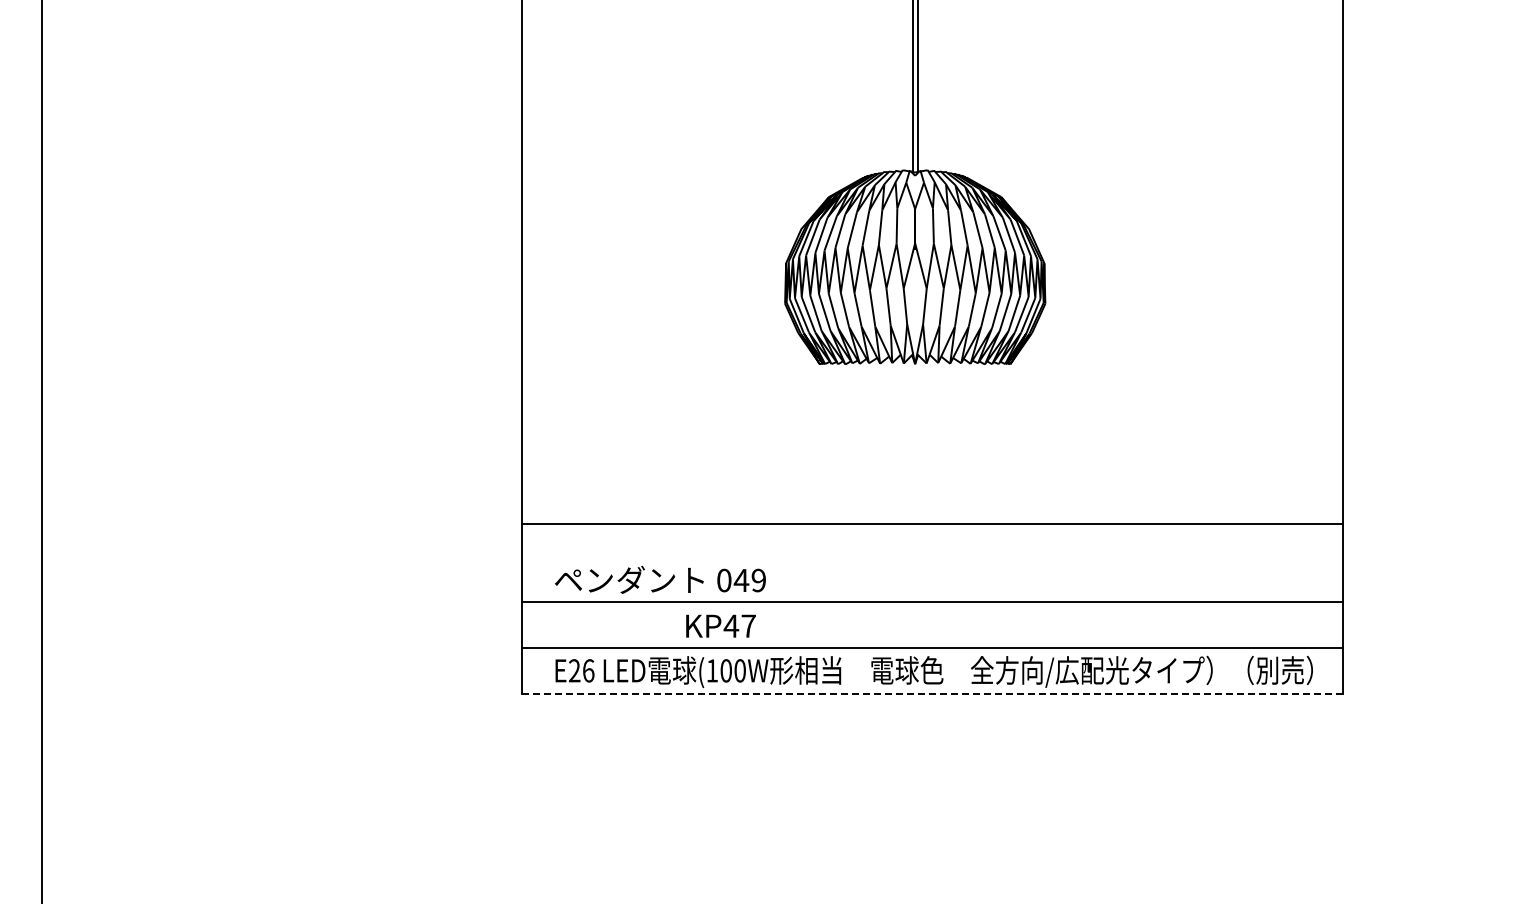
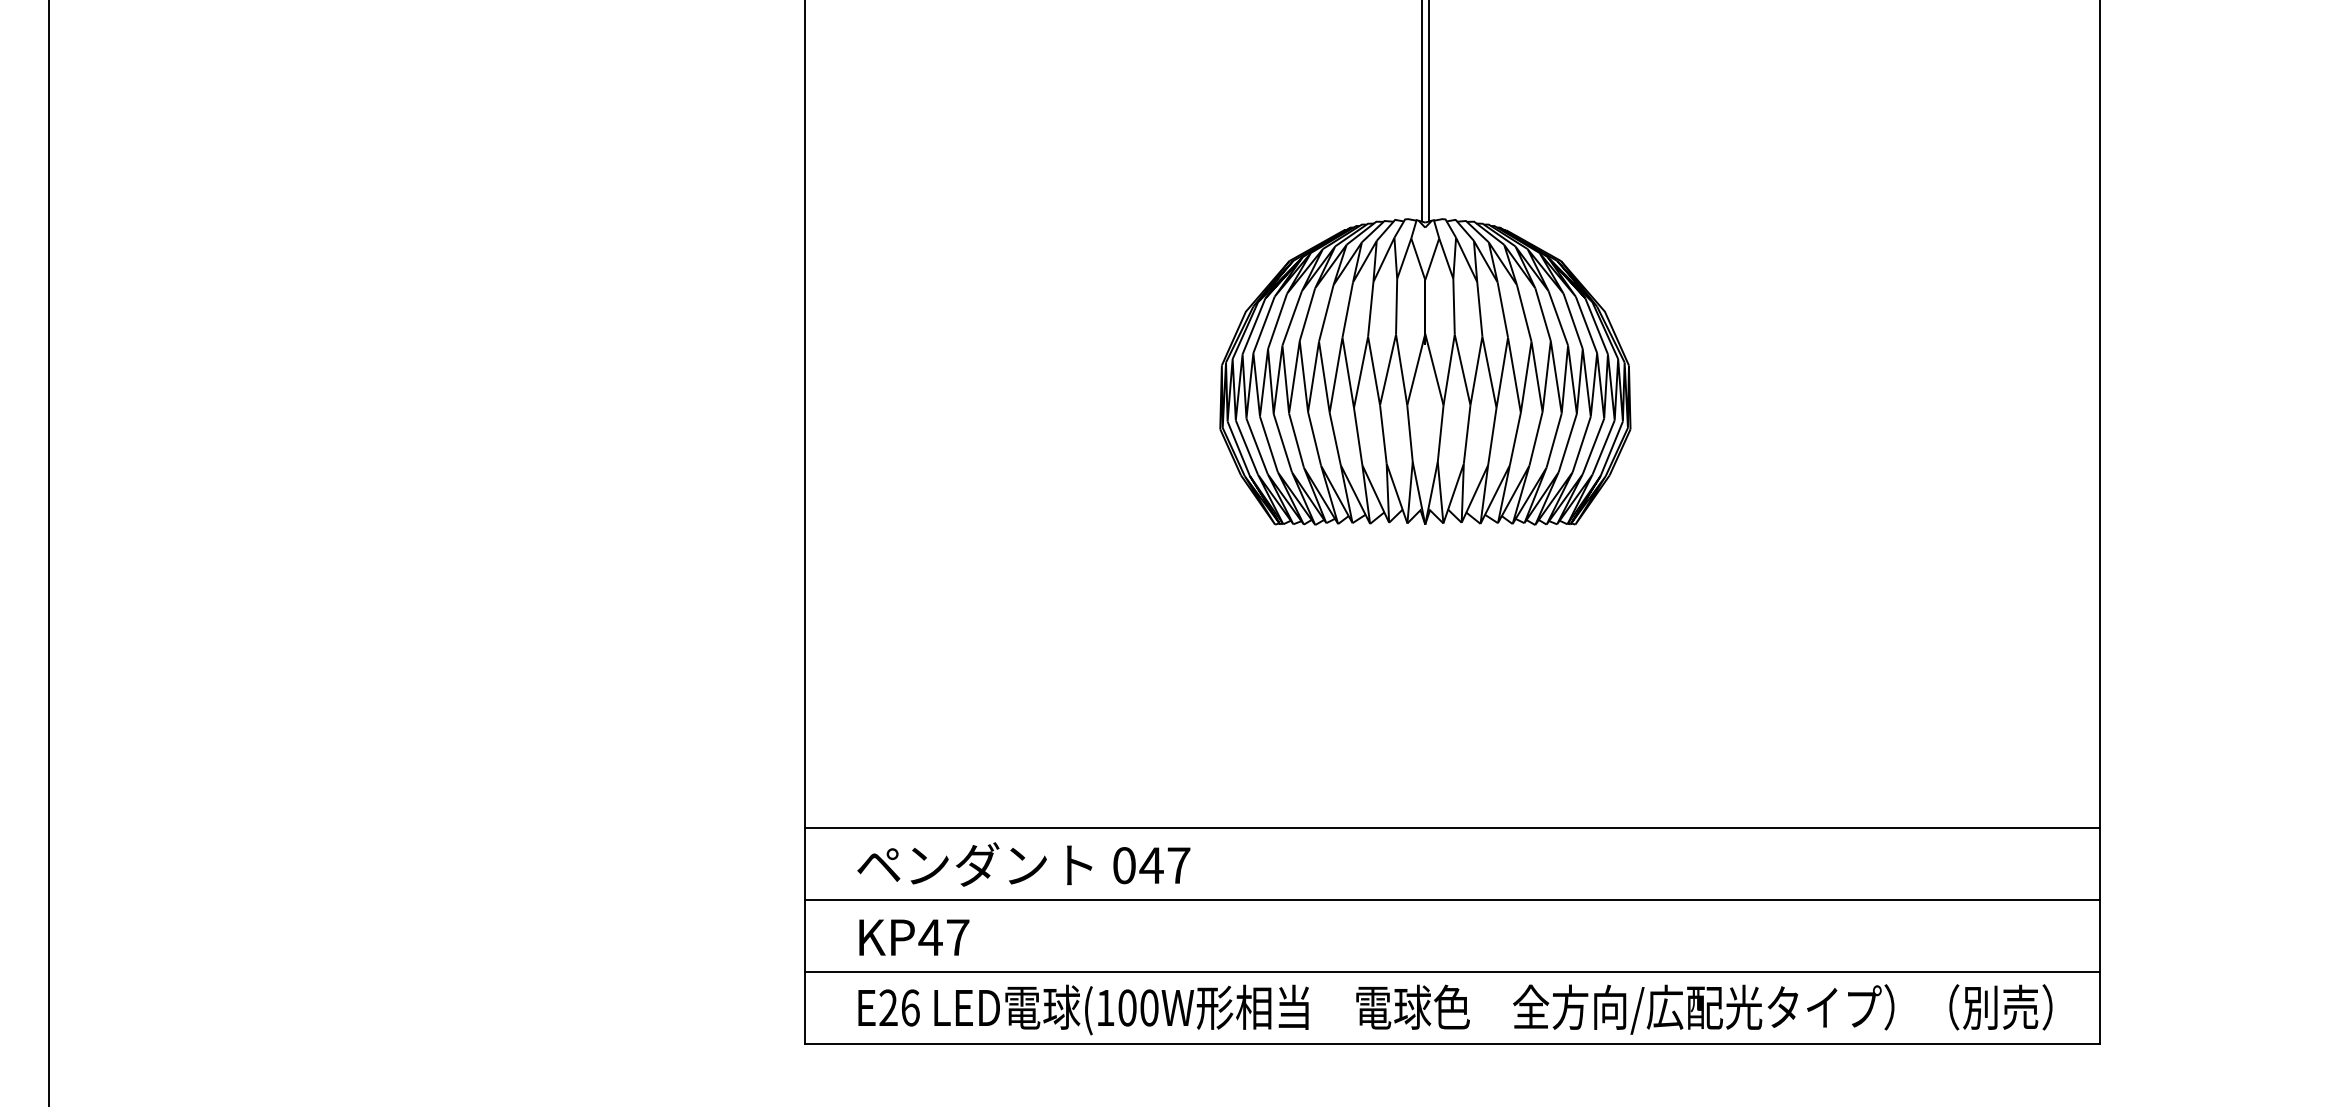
line: (932, 523) -> (1452, 827), moved
text: (758, 580) -> (1178, 865), 049 -> 047
text: (720, 625) -> (913, 936), moved
line: (932, 693) -> (1452, 1043), dashed -> solid

